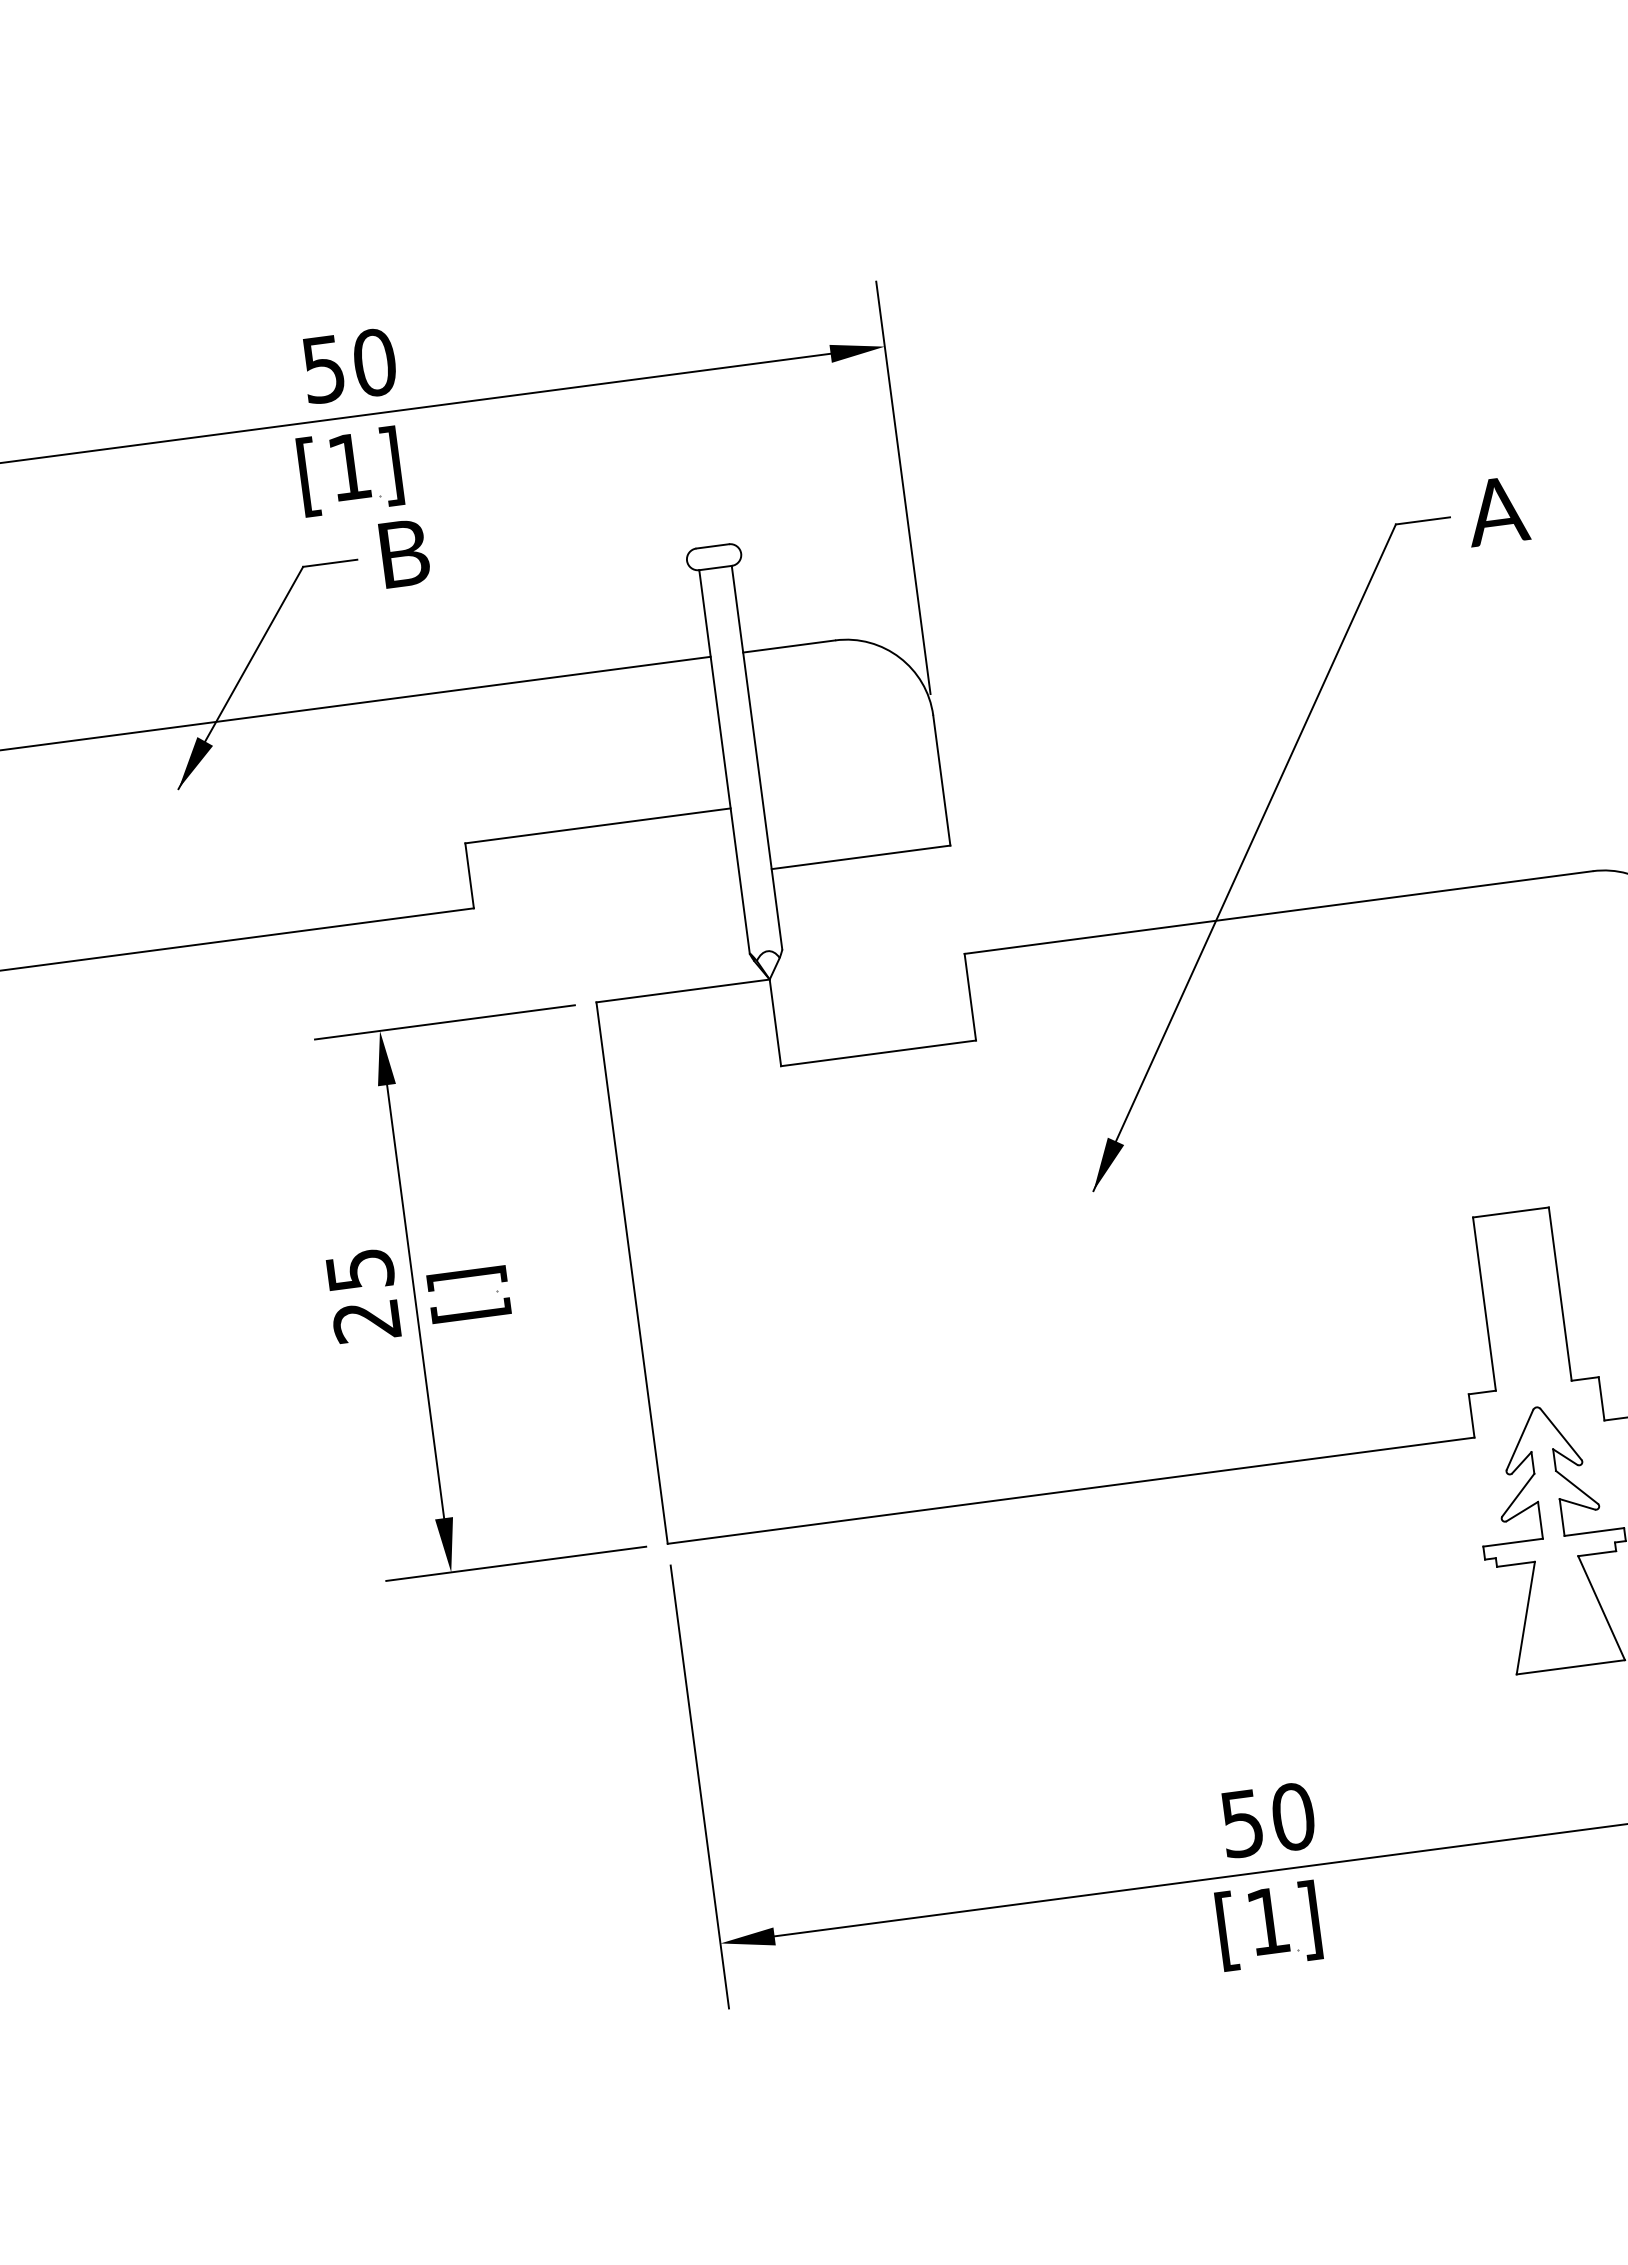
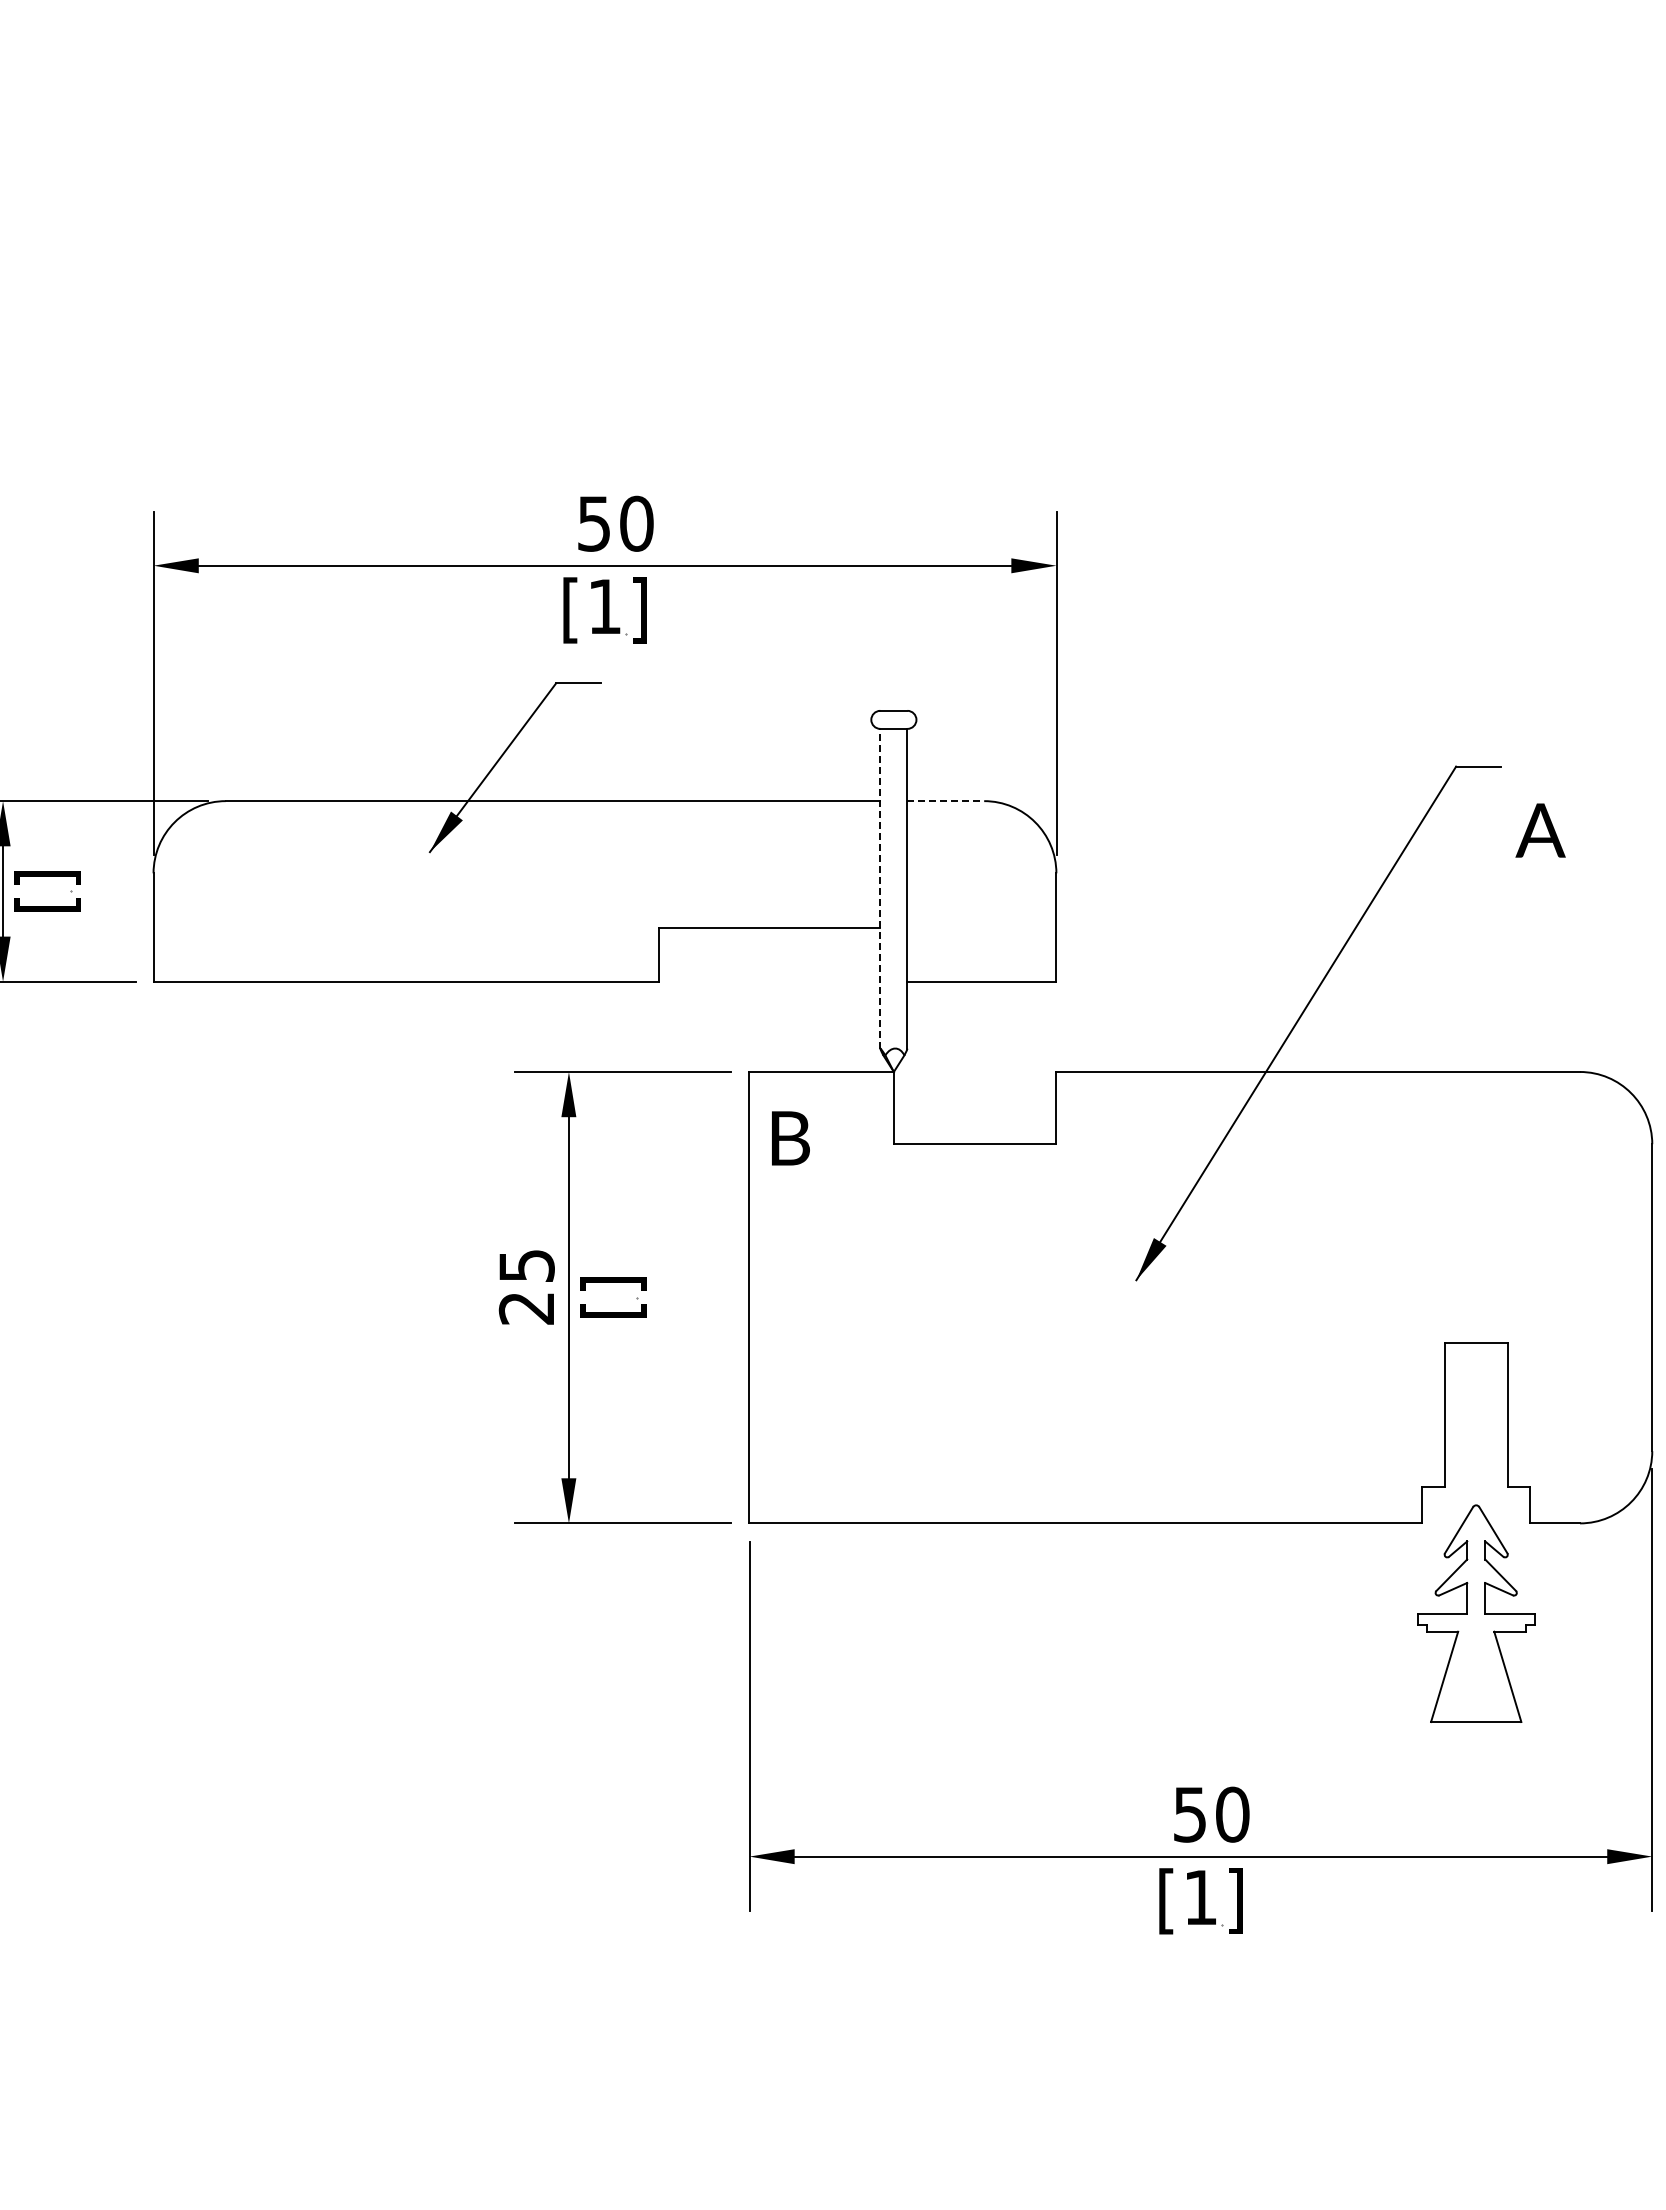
text: (1497, 511) -> (1540, 830), moved
text: (404, 553) -> (790, 1138), moved
line: (790, 646) -> (946, 801), solid -> dashed
line: (724, 761) -> (880, 888), solid -> dashed

